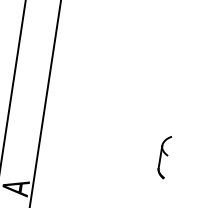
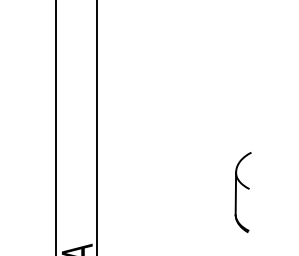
part: (163, 156) -> (242, 191), size x1.6

